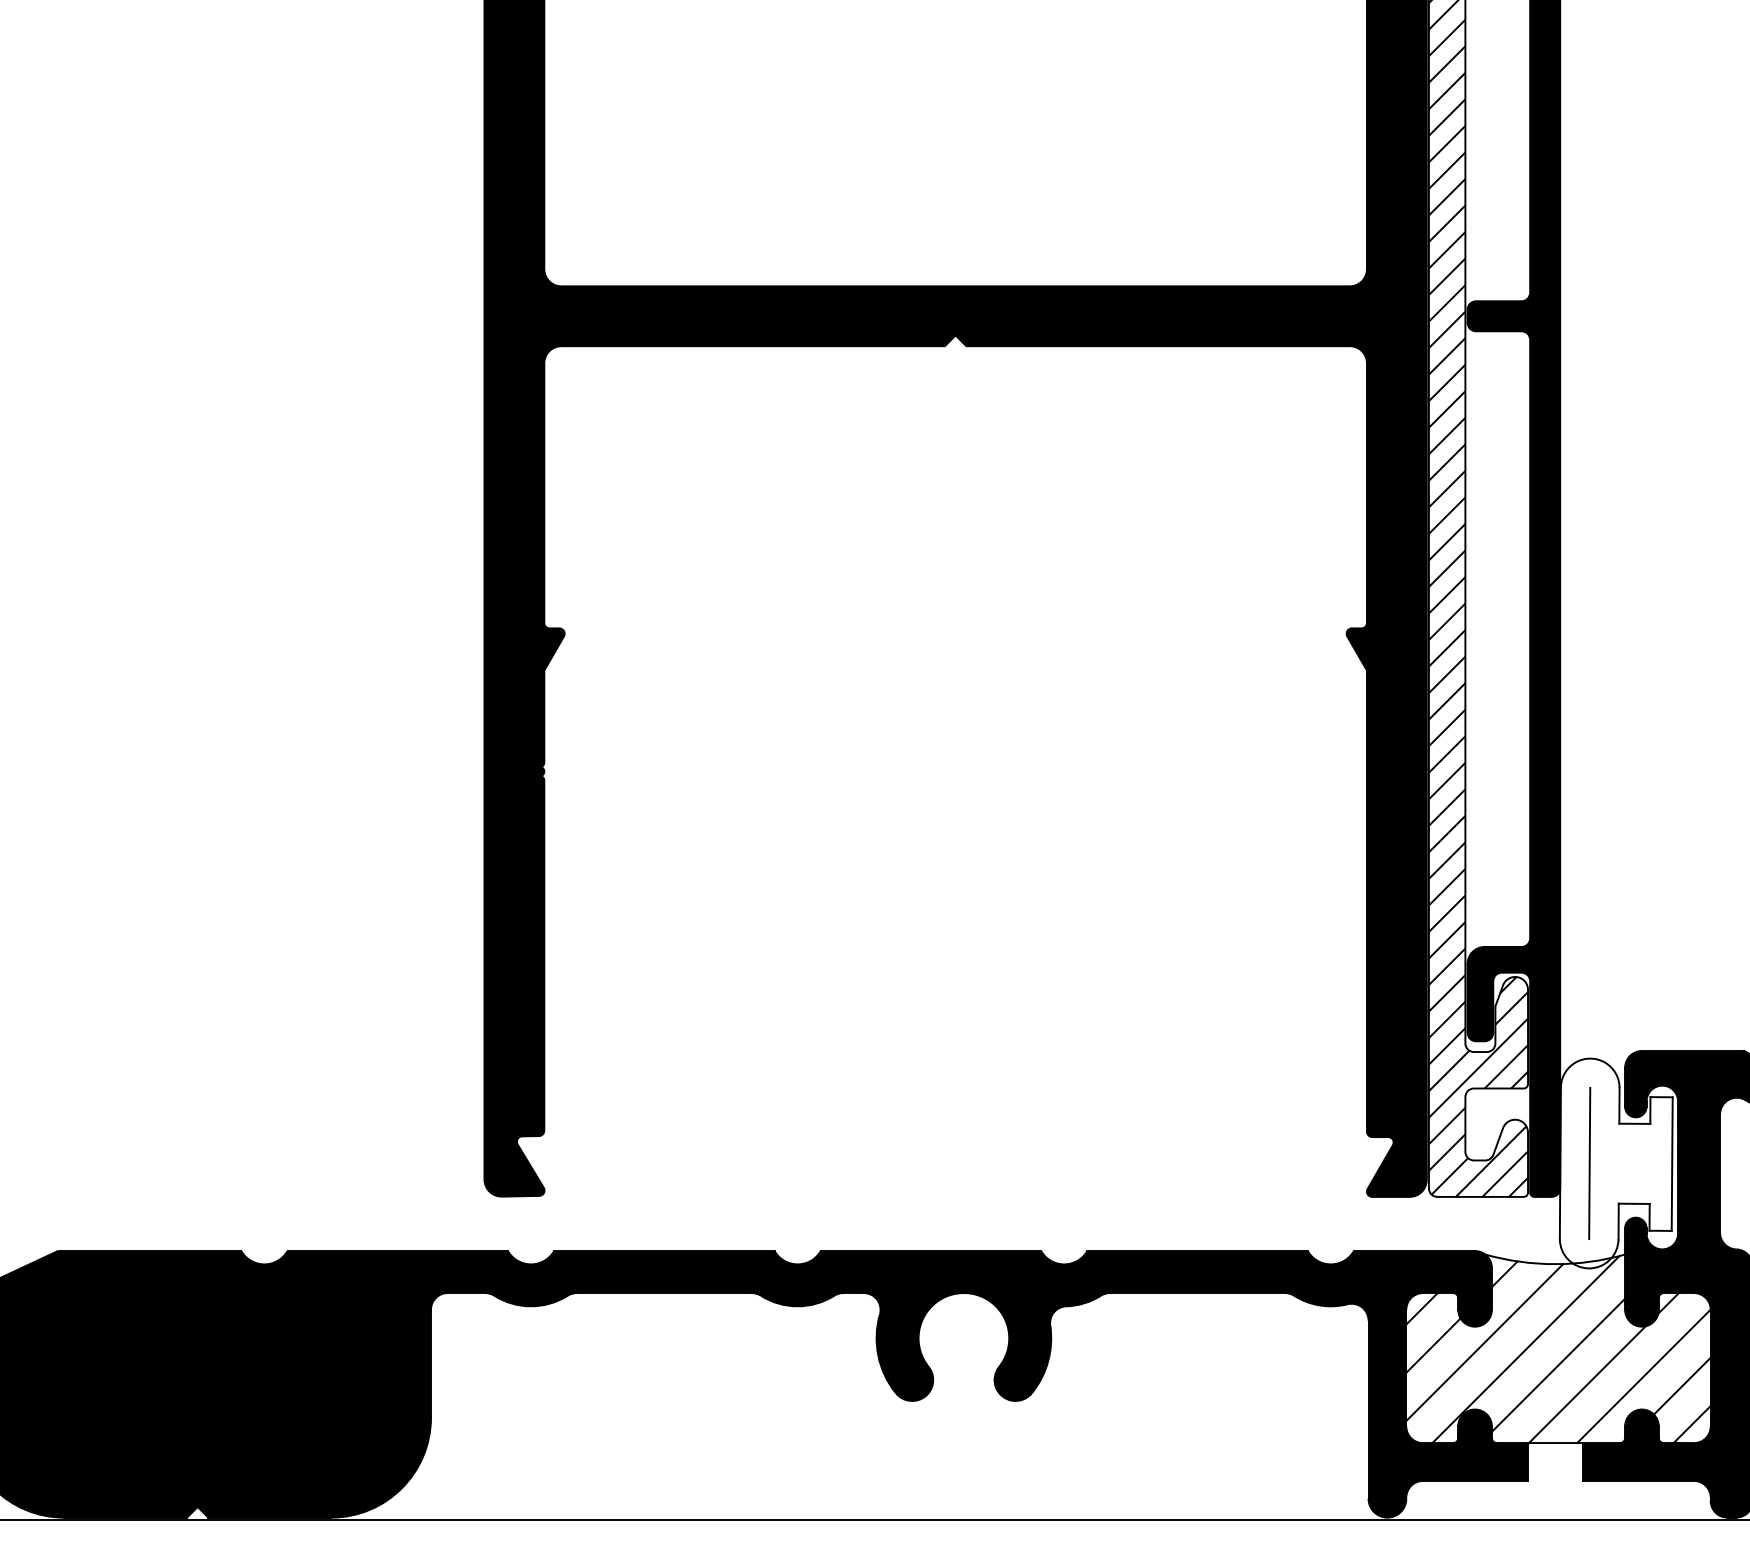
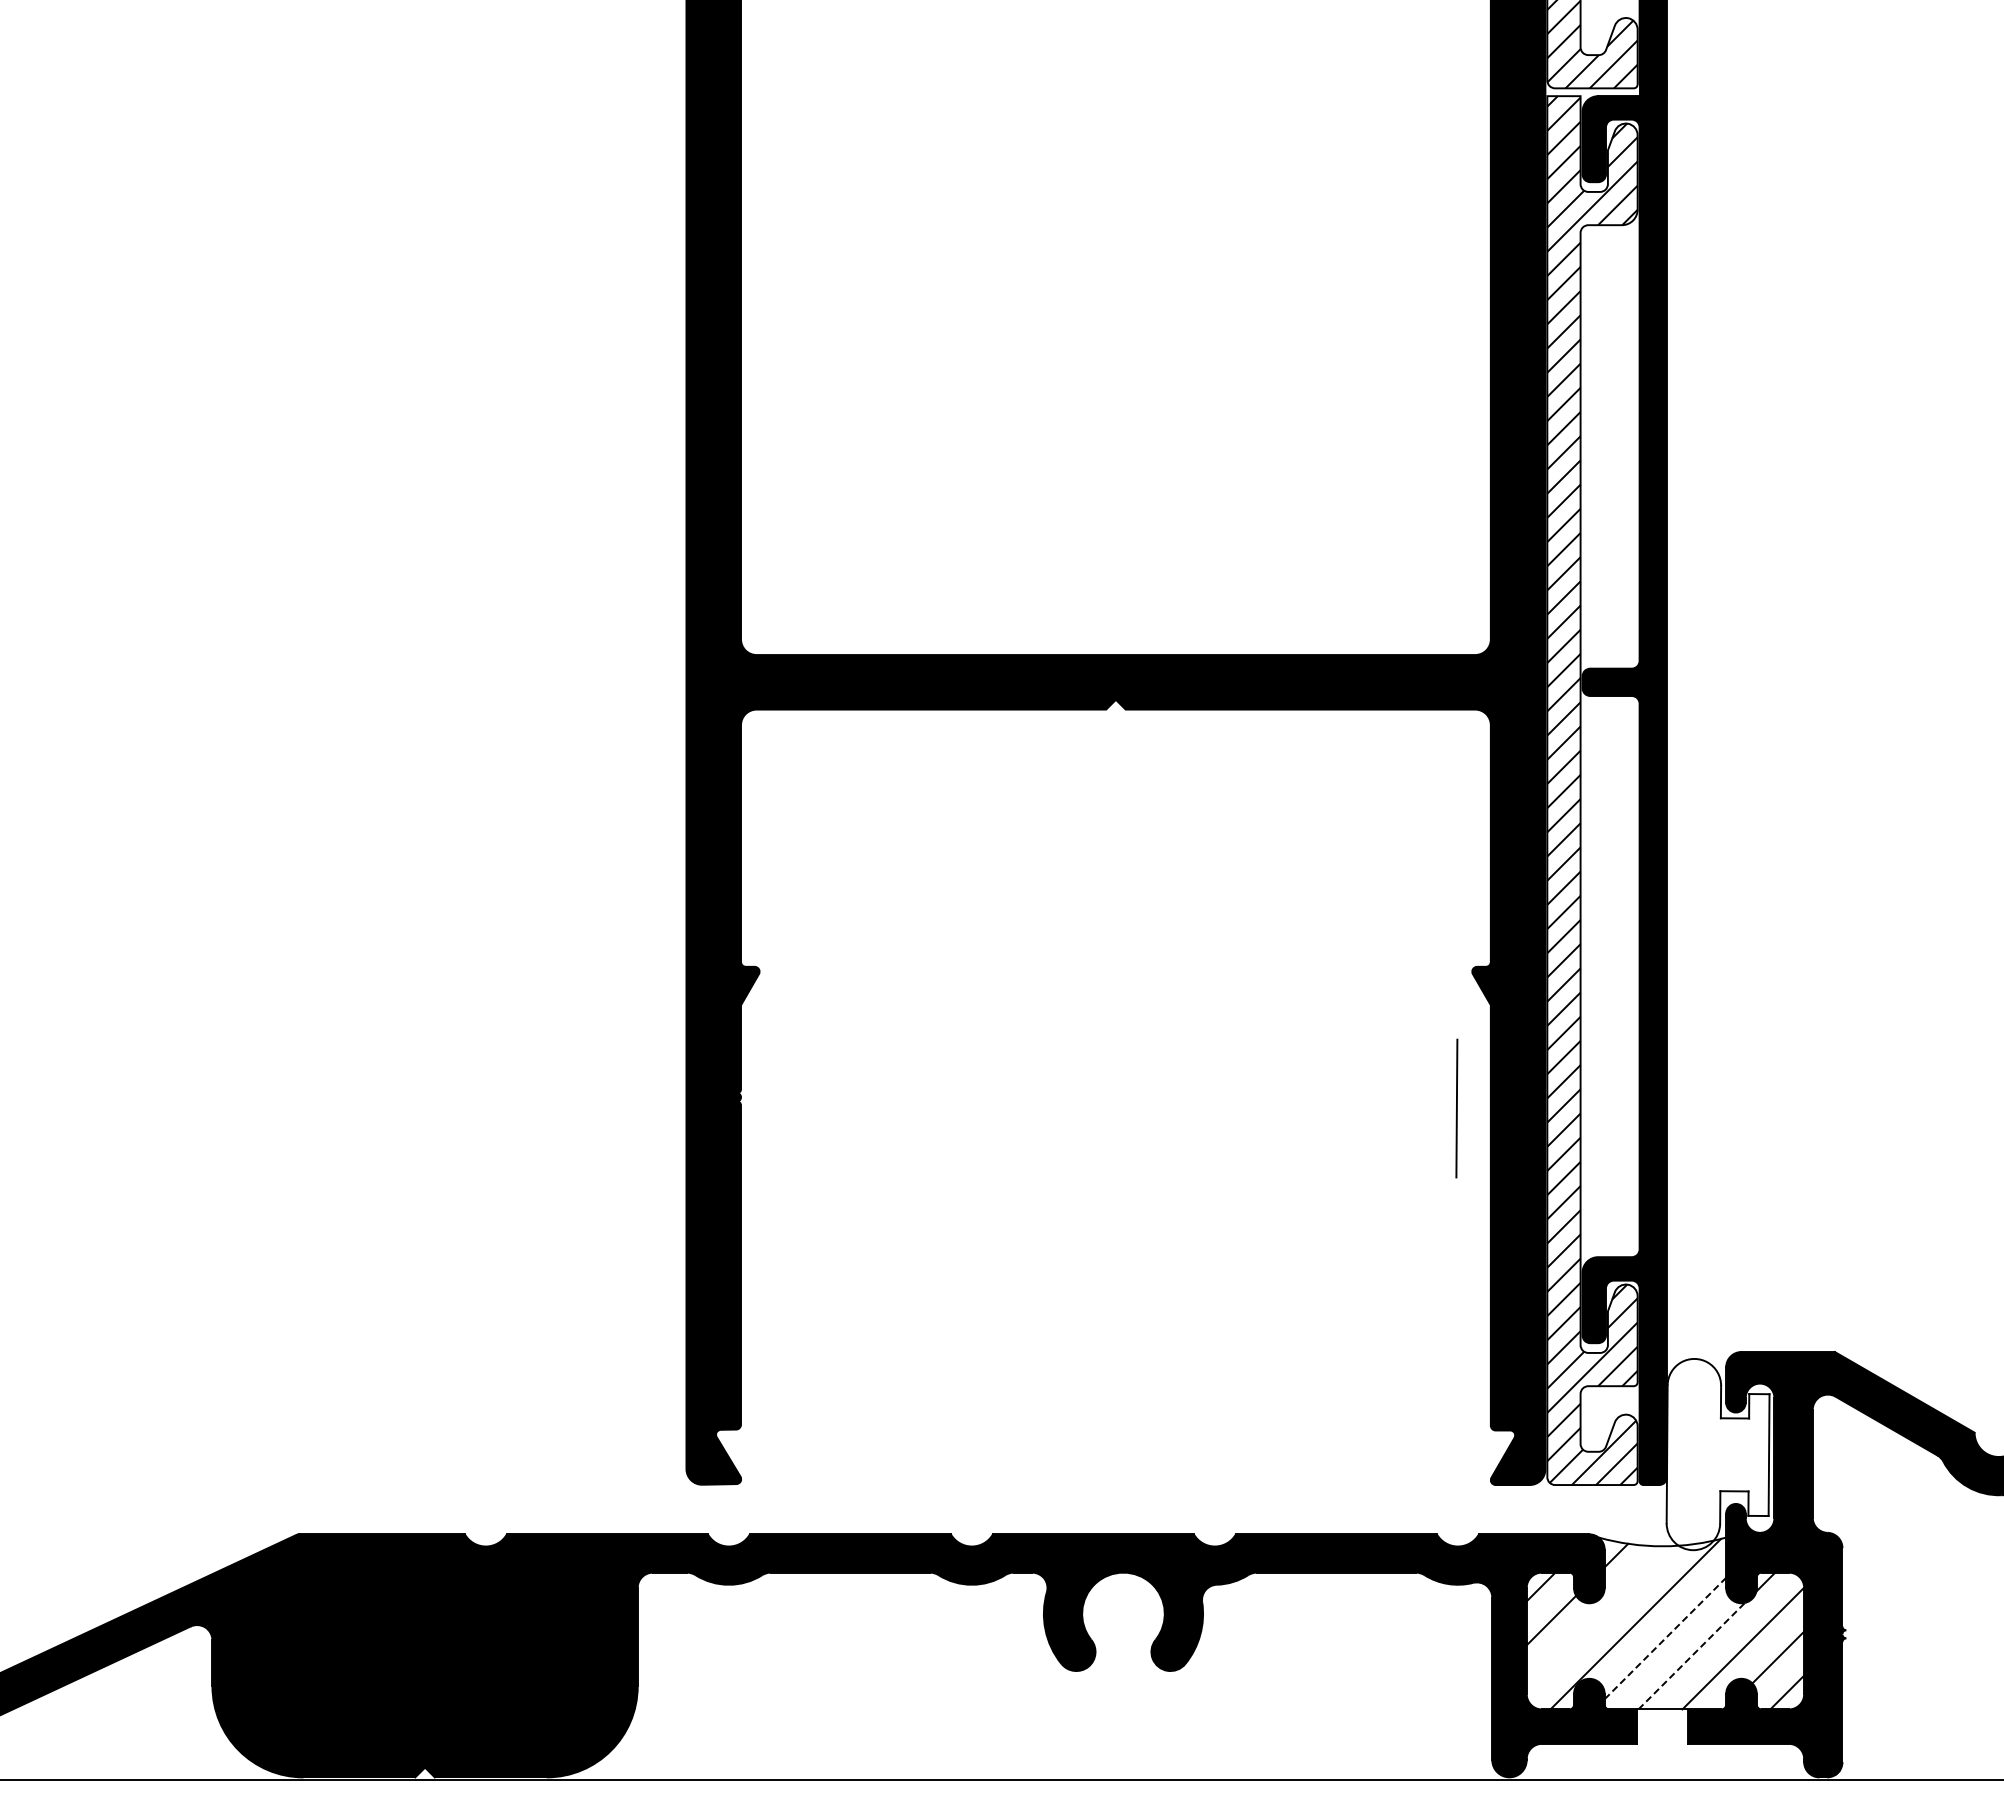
line: (1589, 1163) -> (1456, 1108), moved
line: (1483, 1342) -> (1597, 1617), removed
line: (1558, 1365) -> (1665, 1638), solid -> dashed
line: (1588, 1383) -> (1692, 1655), solid -> dashed

